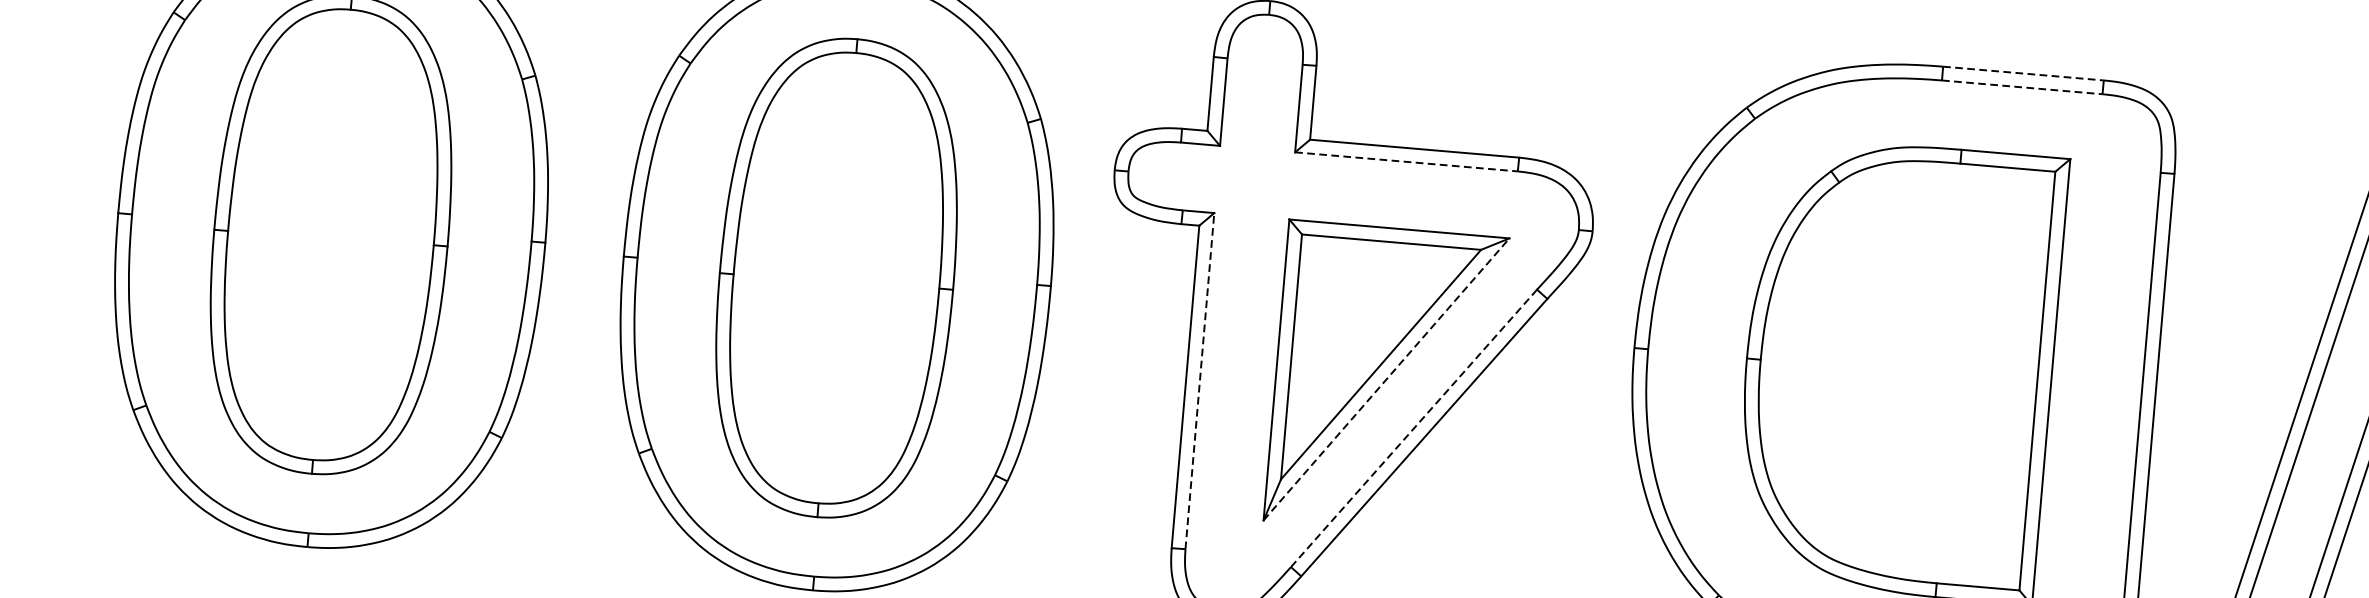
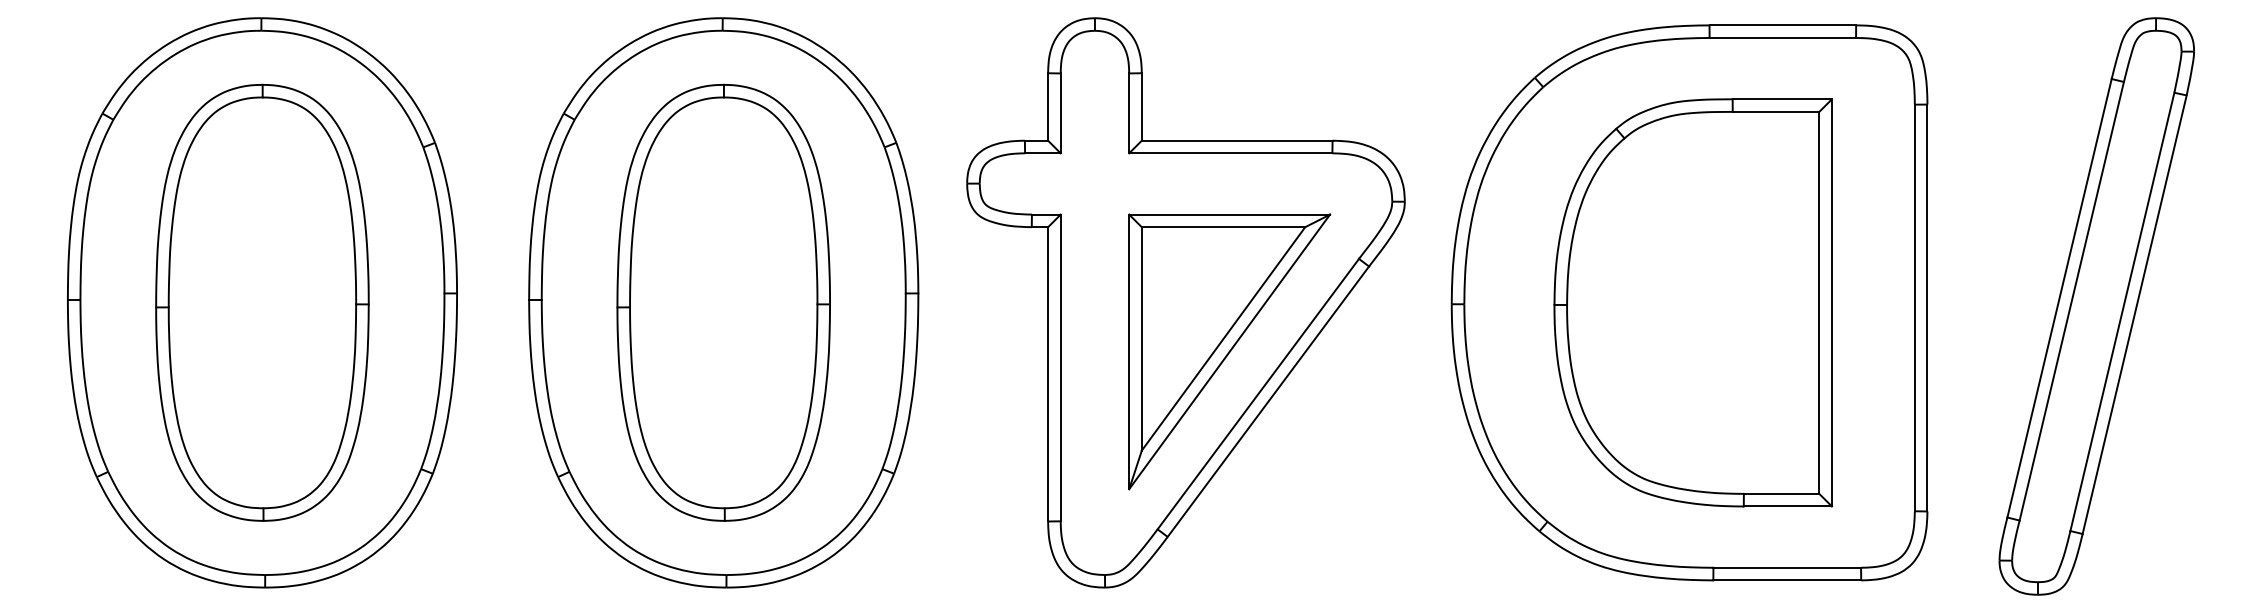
line: (2024, 73) -> (1783, 25), dashed -> solid
line: (2023, 86) -> (1783, 37), dashed -> solid
line: (1406, 162) -> (1230, 153), dashed -> solid
line: (1386, 378) -> (1229, 351), dashed -> solid
line: (1199, 380) -> (1060, 367), dashed -> solid
line: (1414, 428) -> (1258, 394), dashed -> solid

